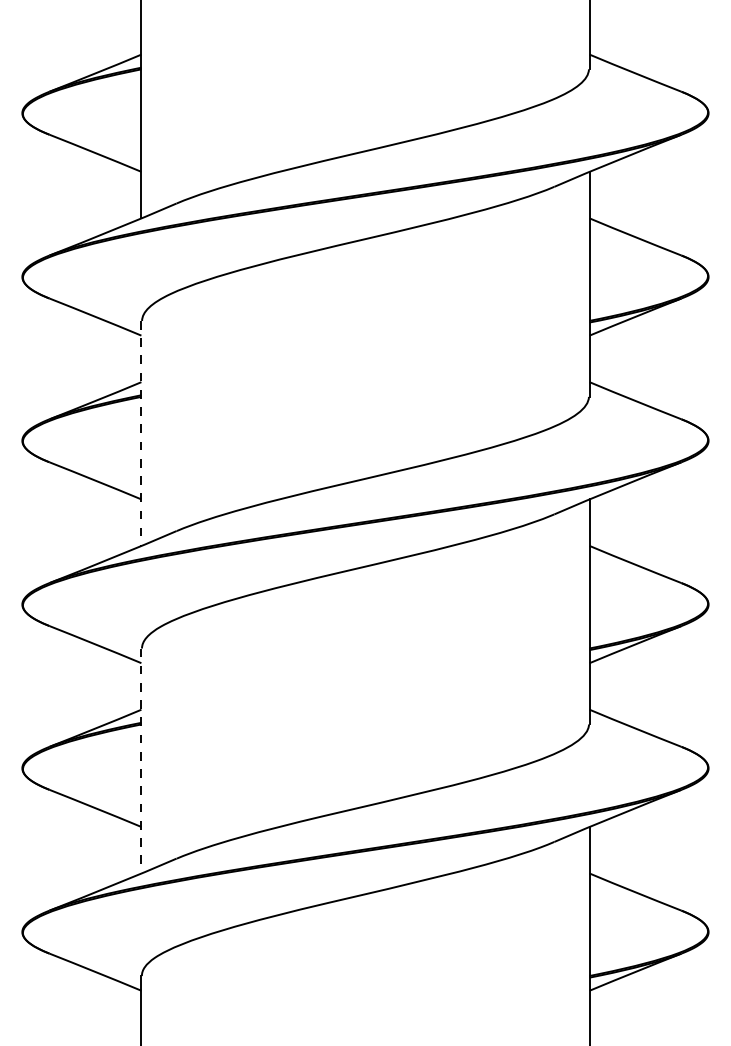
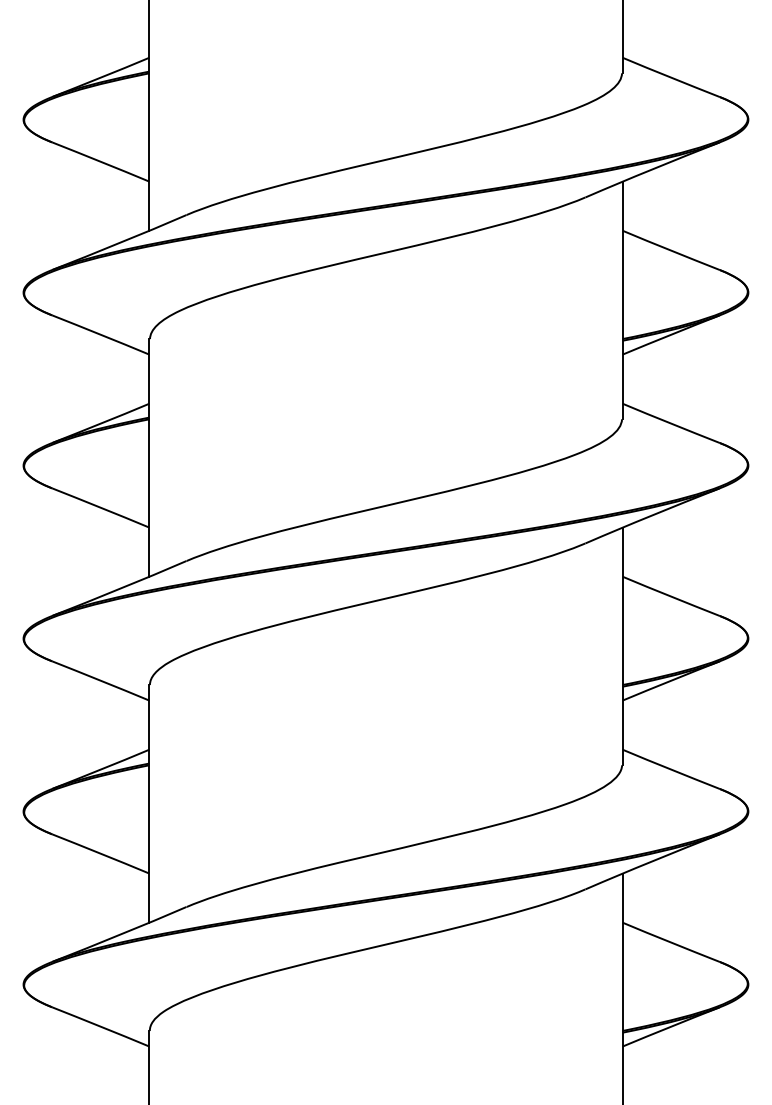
line: (141, 433) -> (149, 457), dashed -> solid
line: (141, 761) -> (149, 804), dashed -> solid

